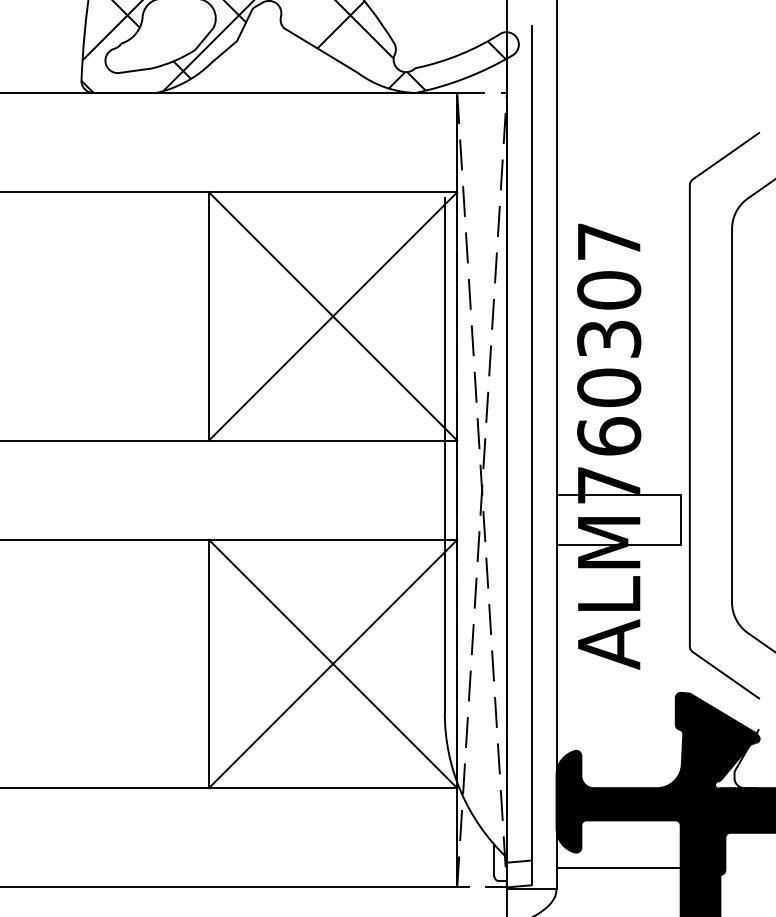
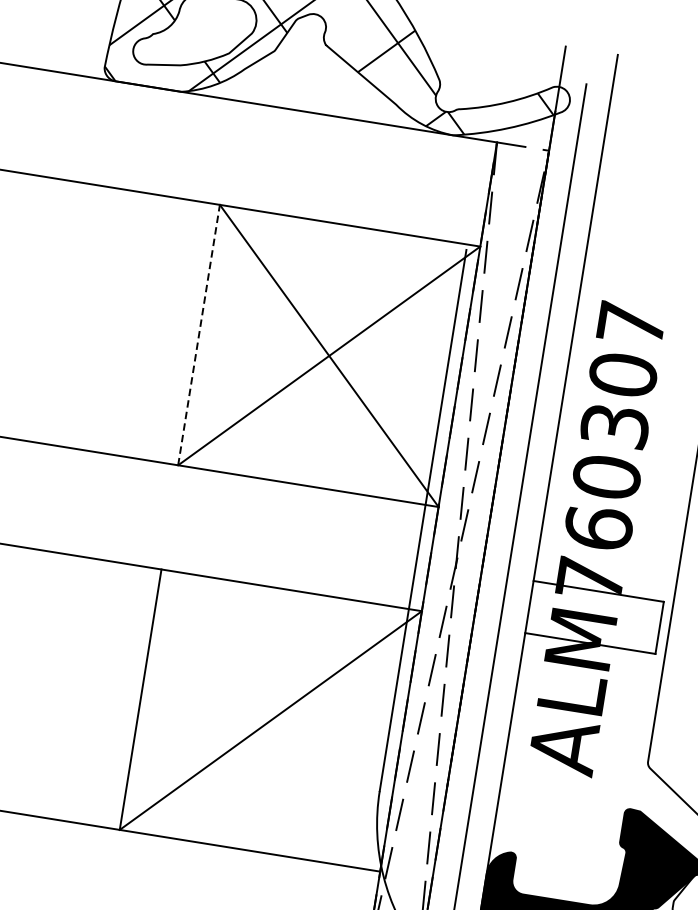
line: (208, 315) -> (198, 334), solid -> dashed
line: (332, 663) -> (270, 719), removed

